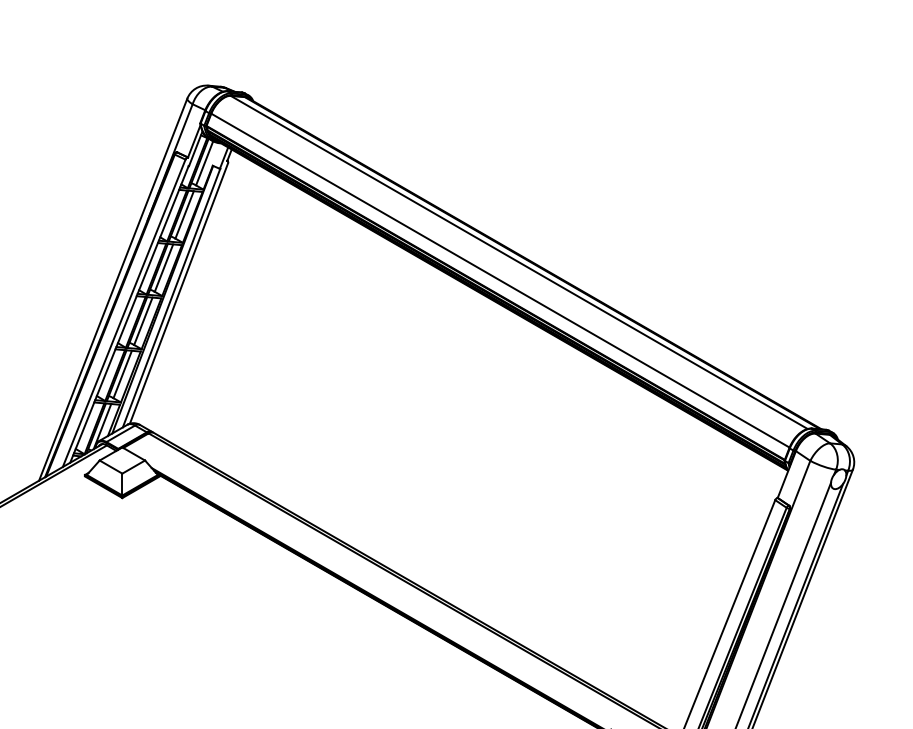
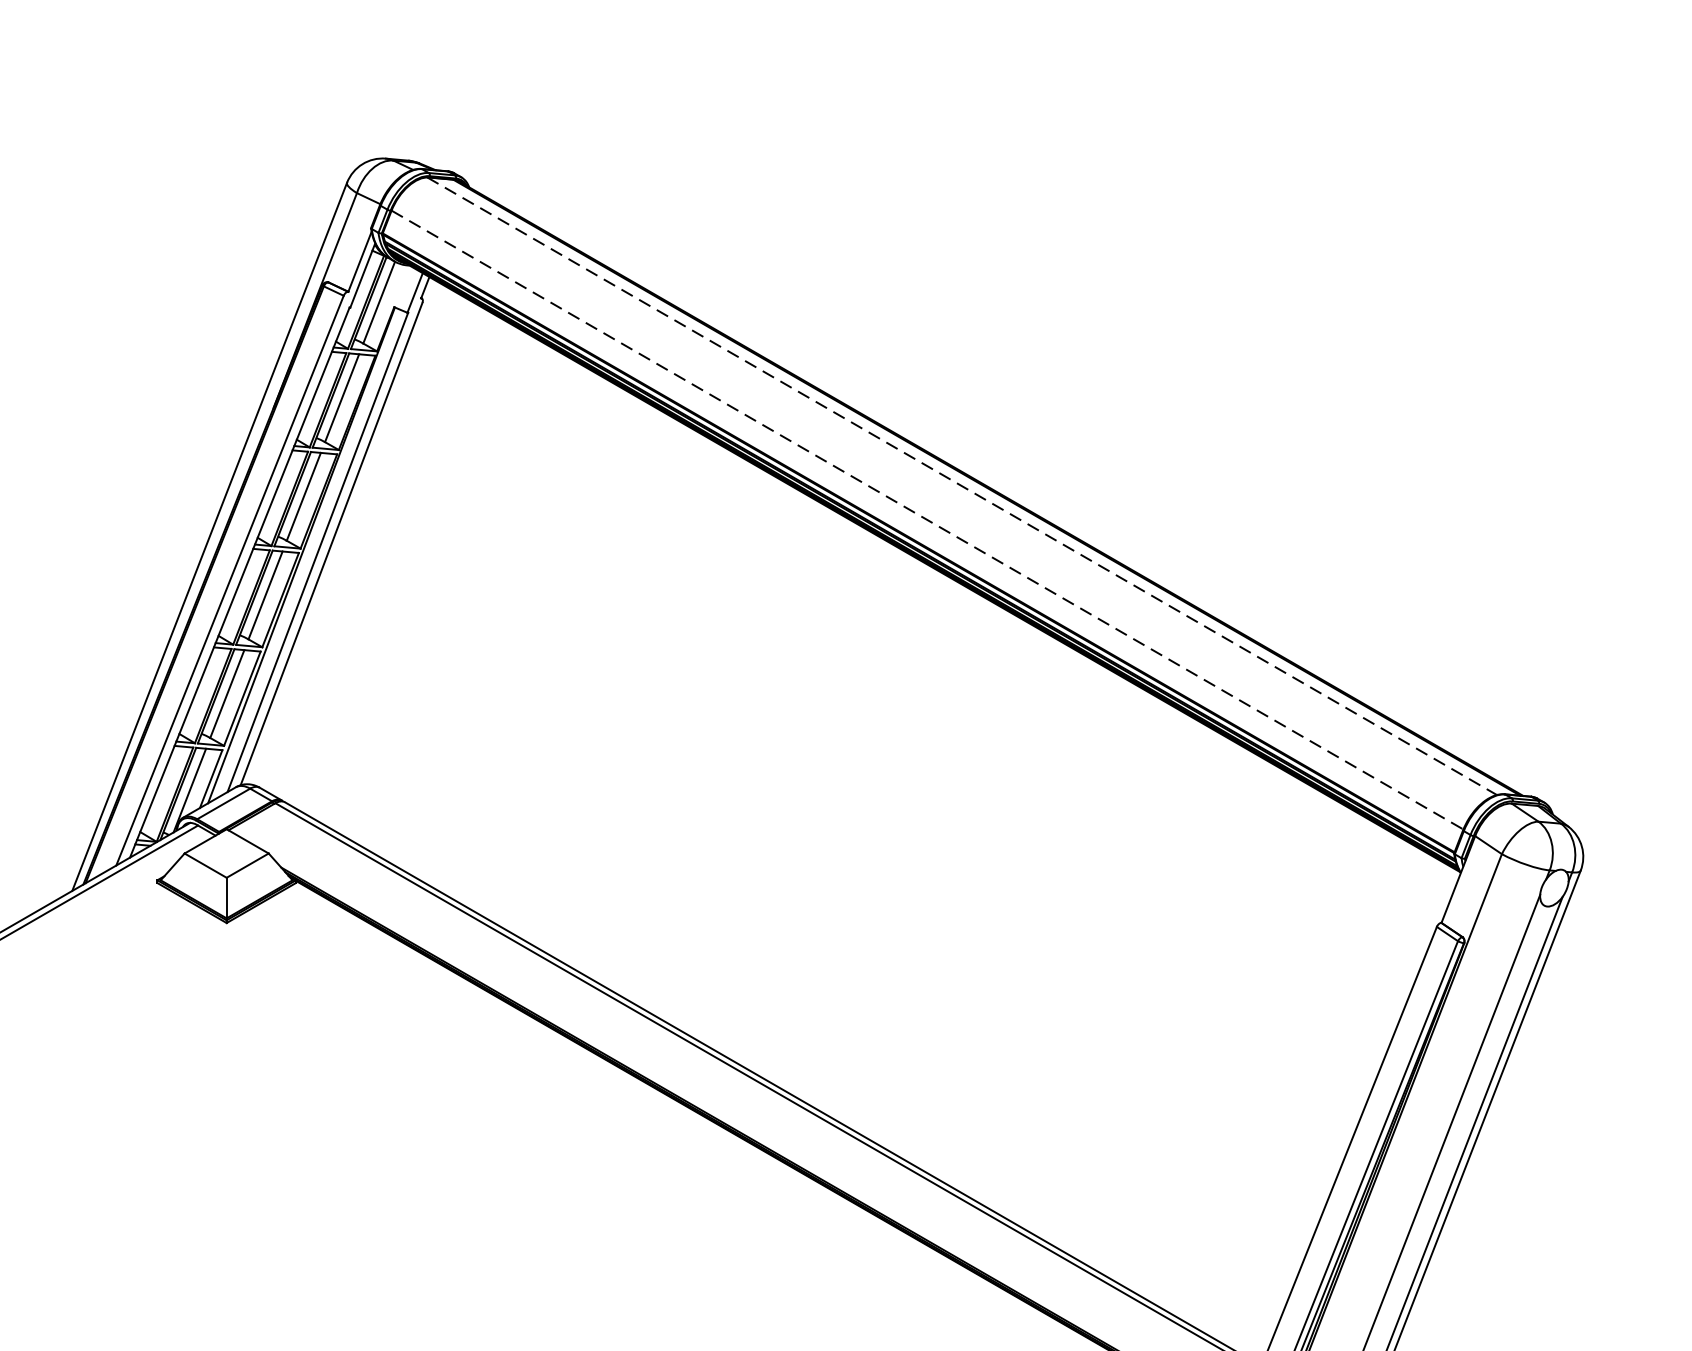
line: (519, 262) -> (962, 486), solid -> dashed
line: (500, 280) -> (927, 519), solid -> dashed

